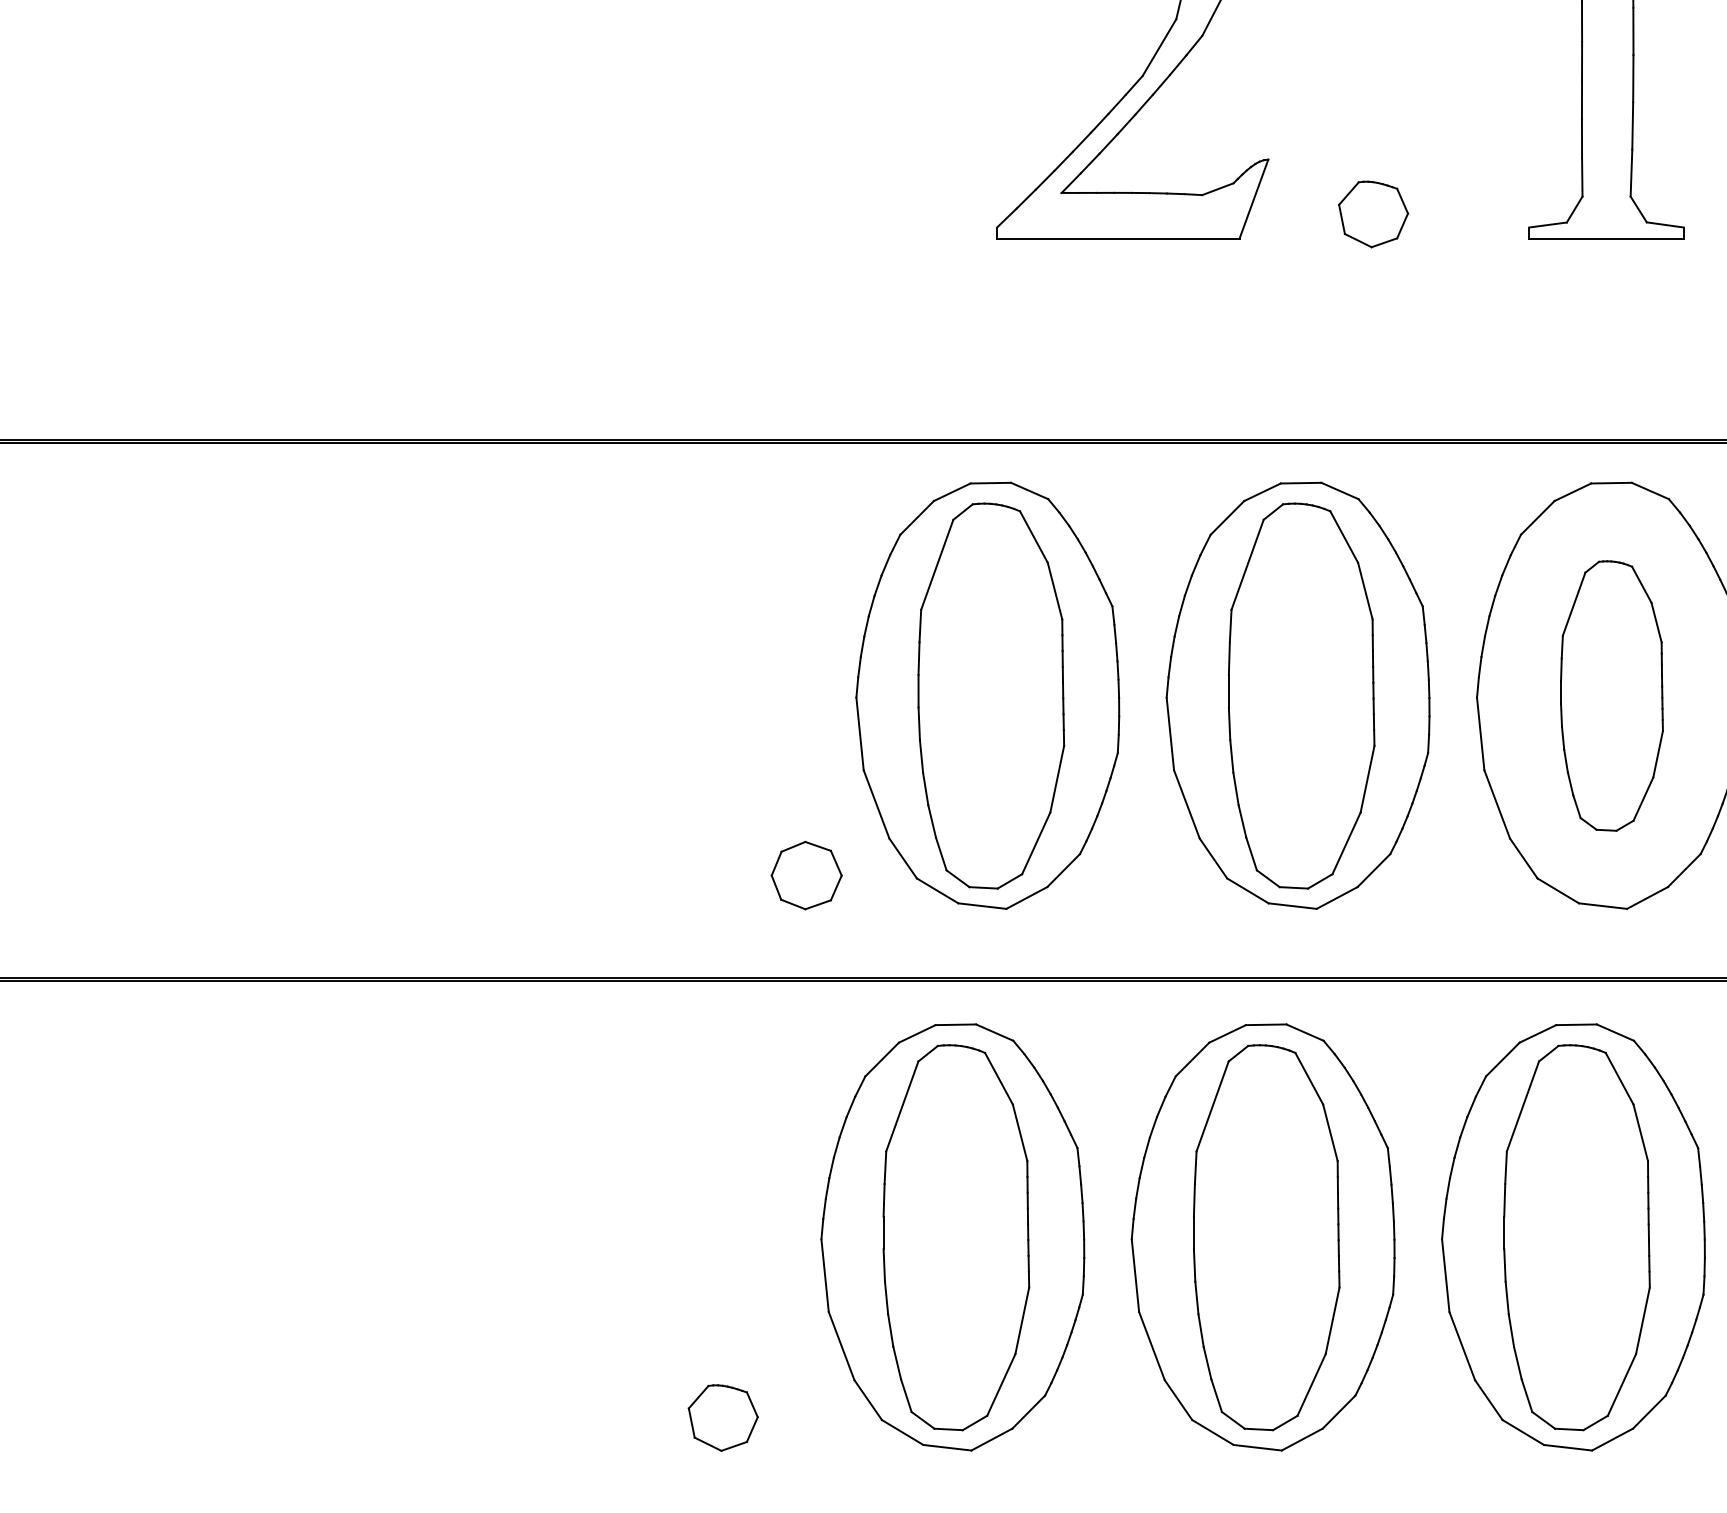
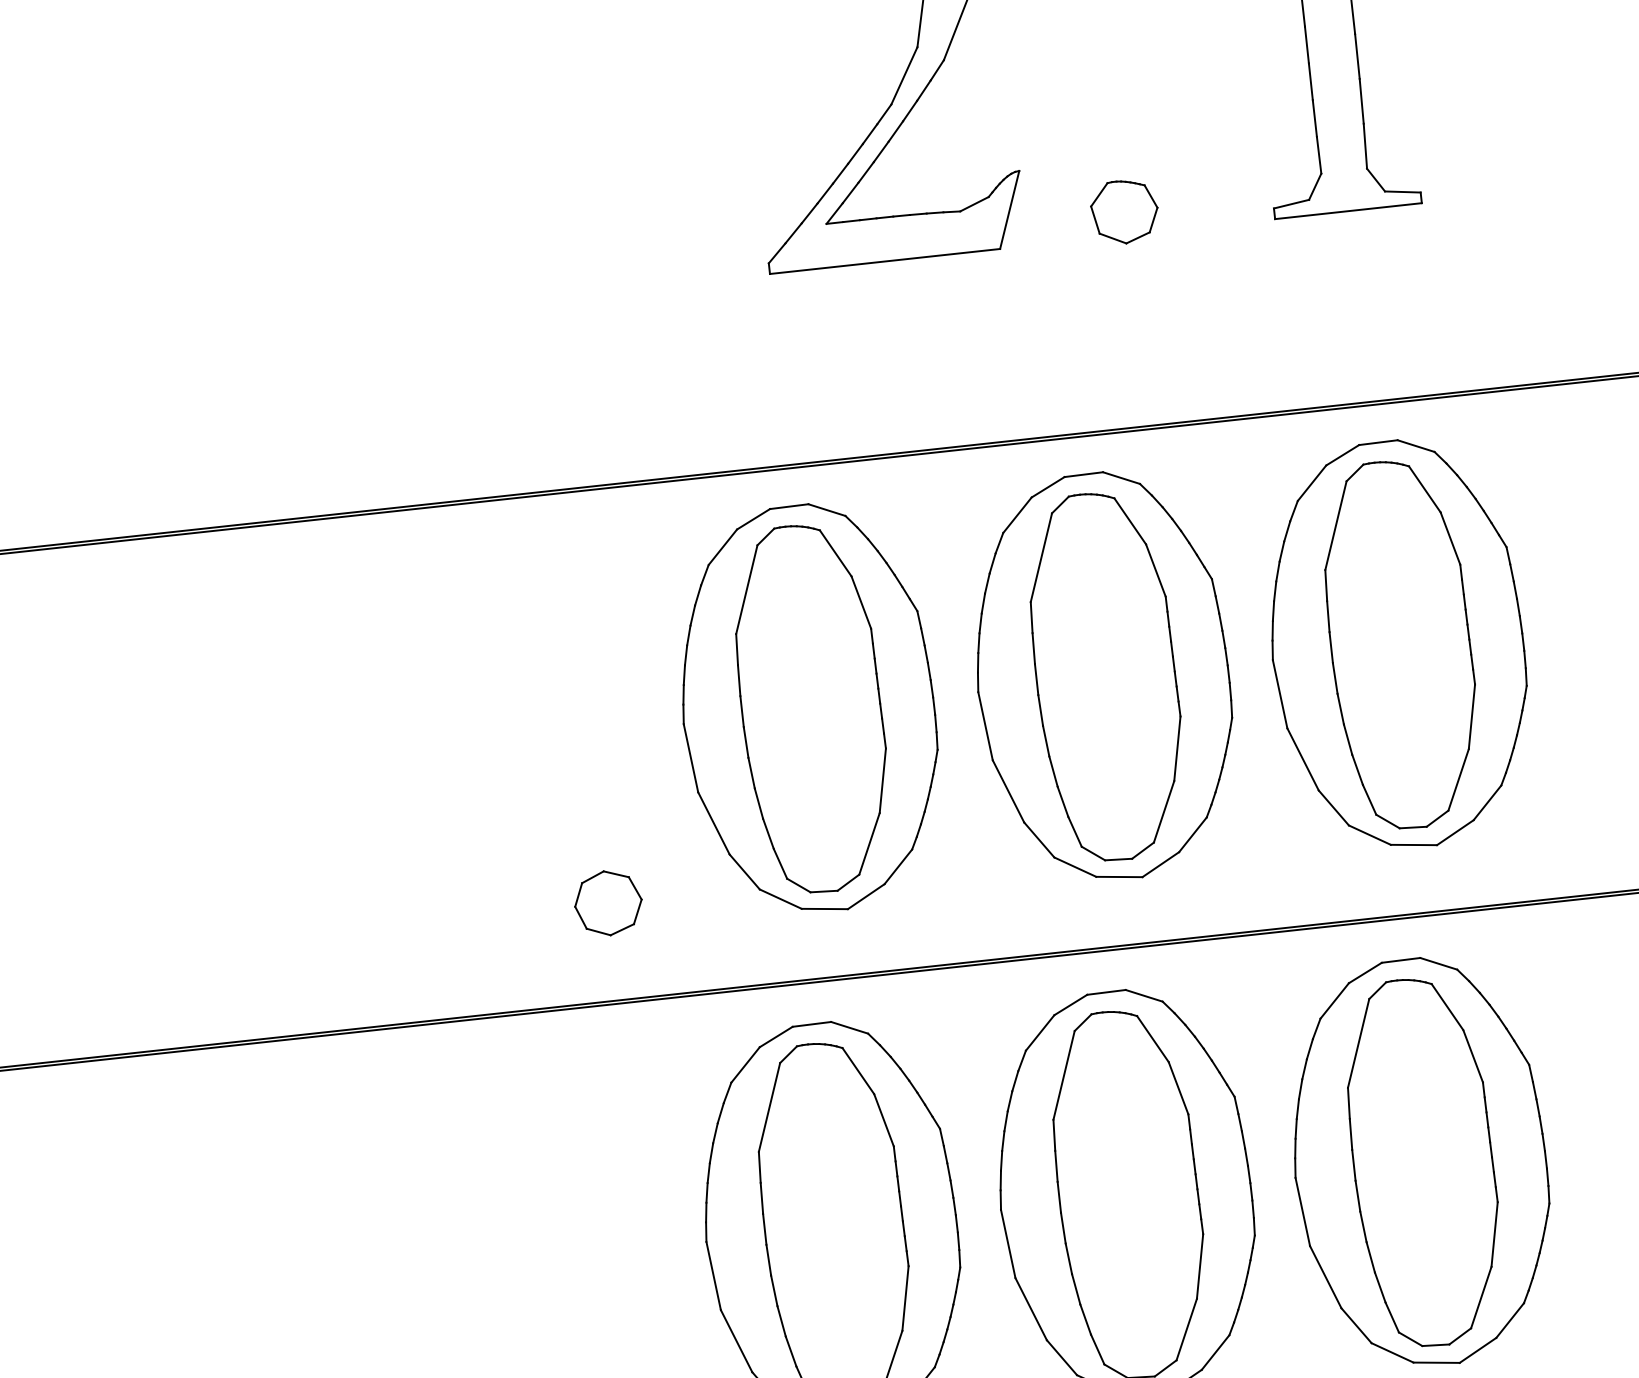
part: (1611, 695) -> (1400, 644), size x1.43
part: (806, 875) -> (608, 903), moved

